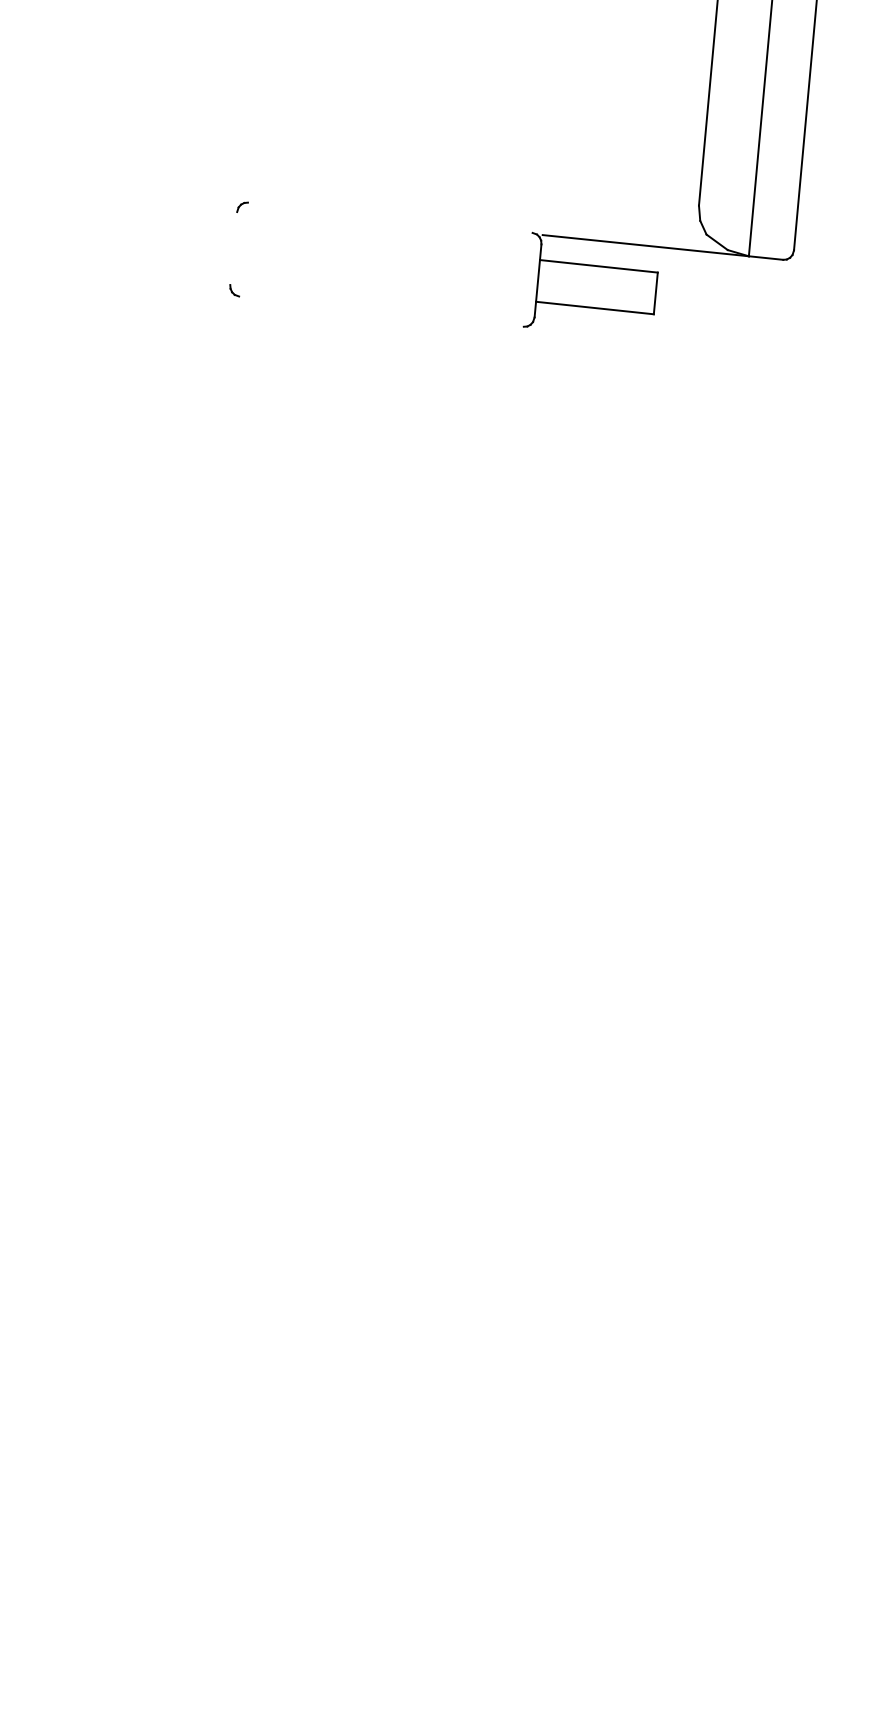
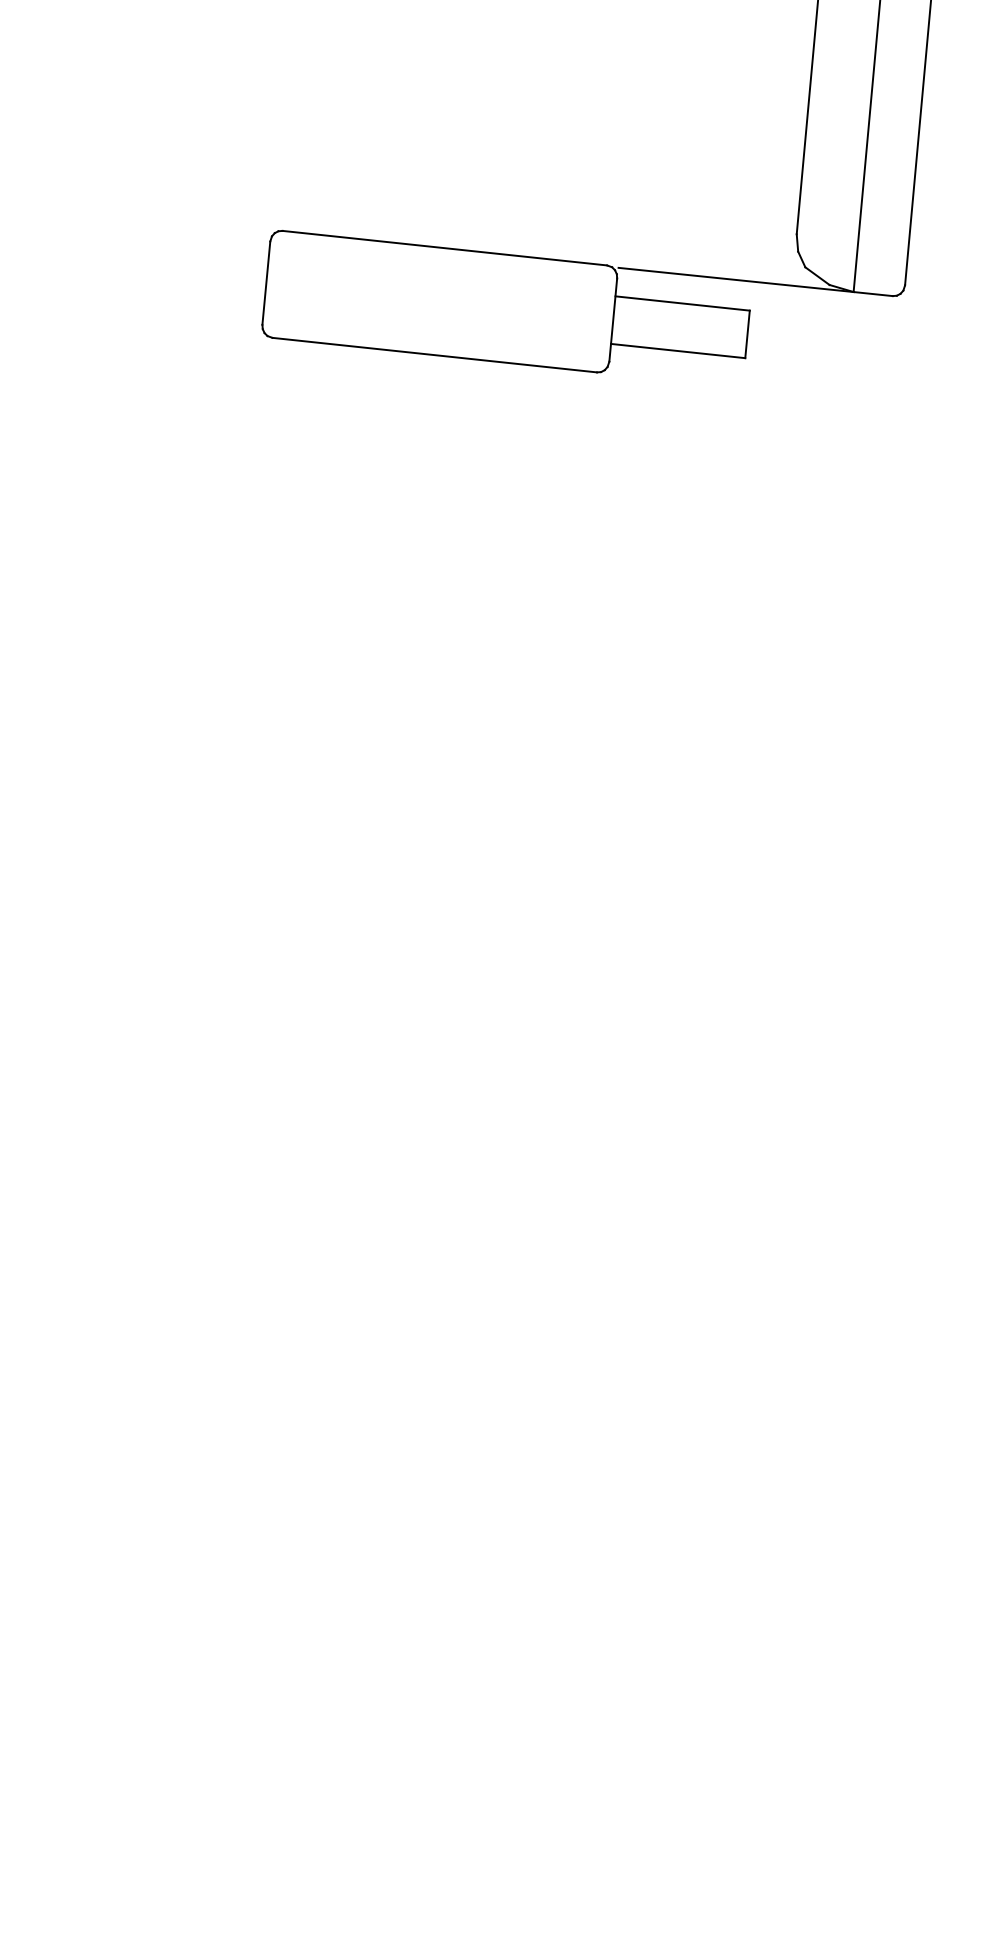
line: (389, 217) -> (443, 247), added
line: (233, 248) -> (266, 283), added
line: (381, 311) -> (434, 354), added

